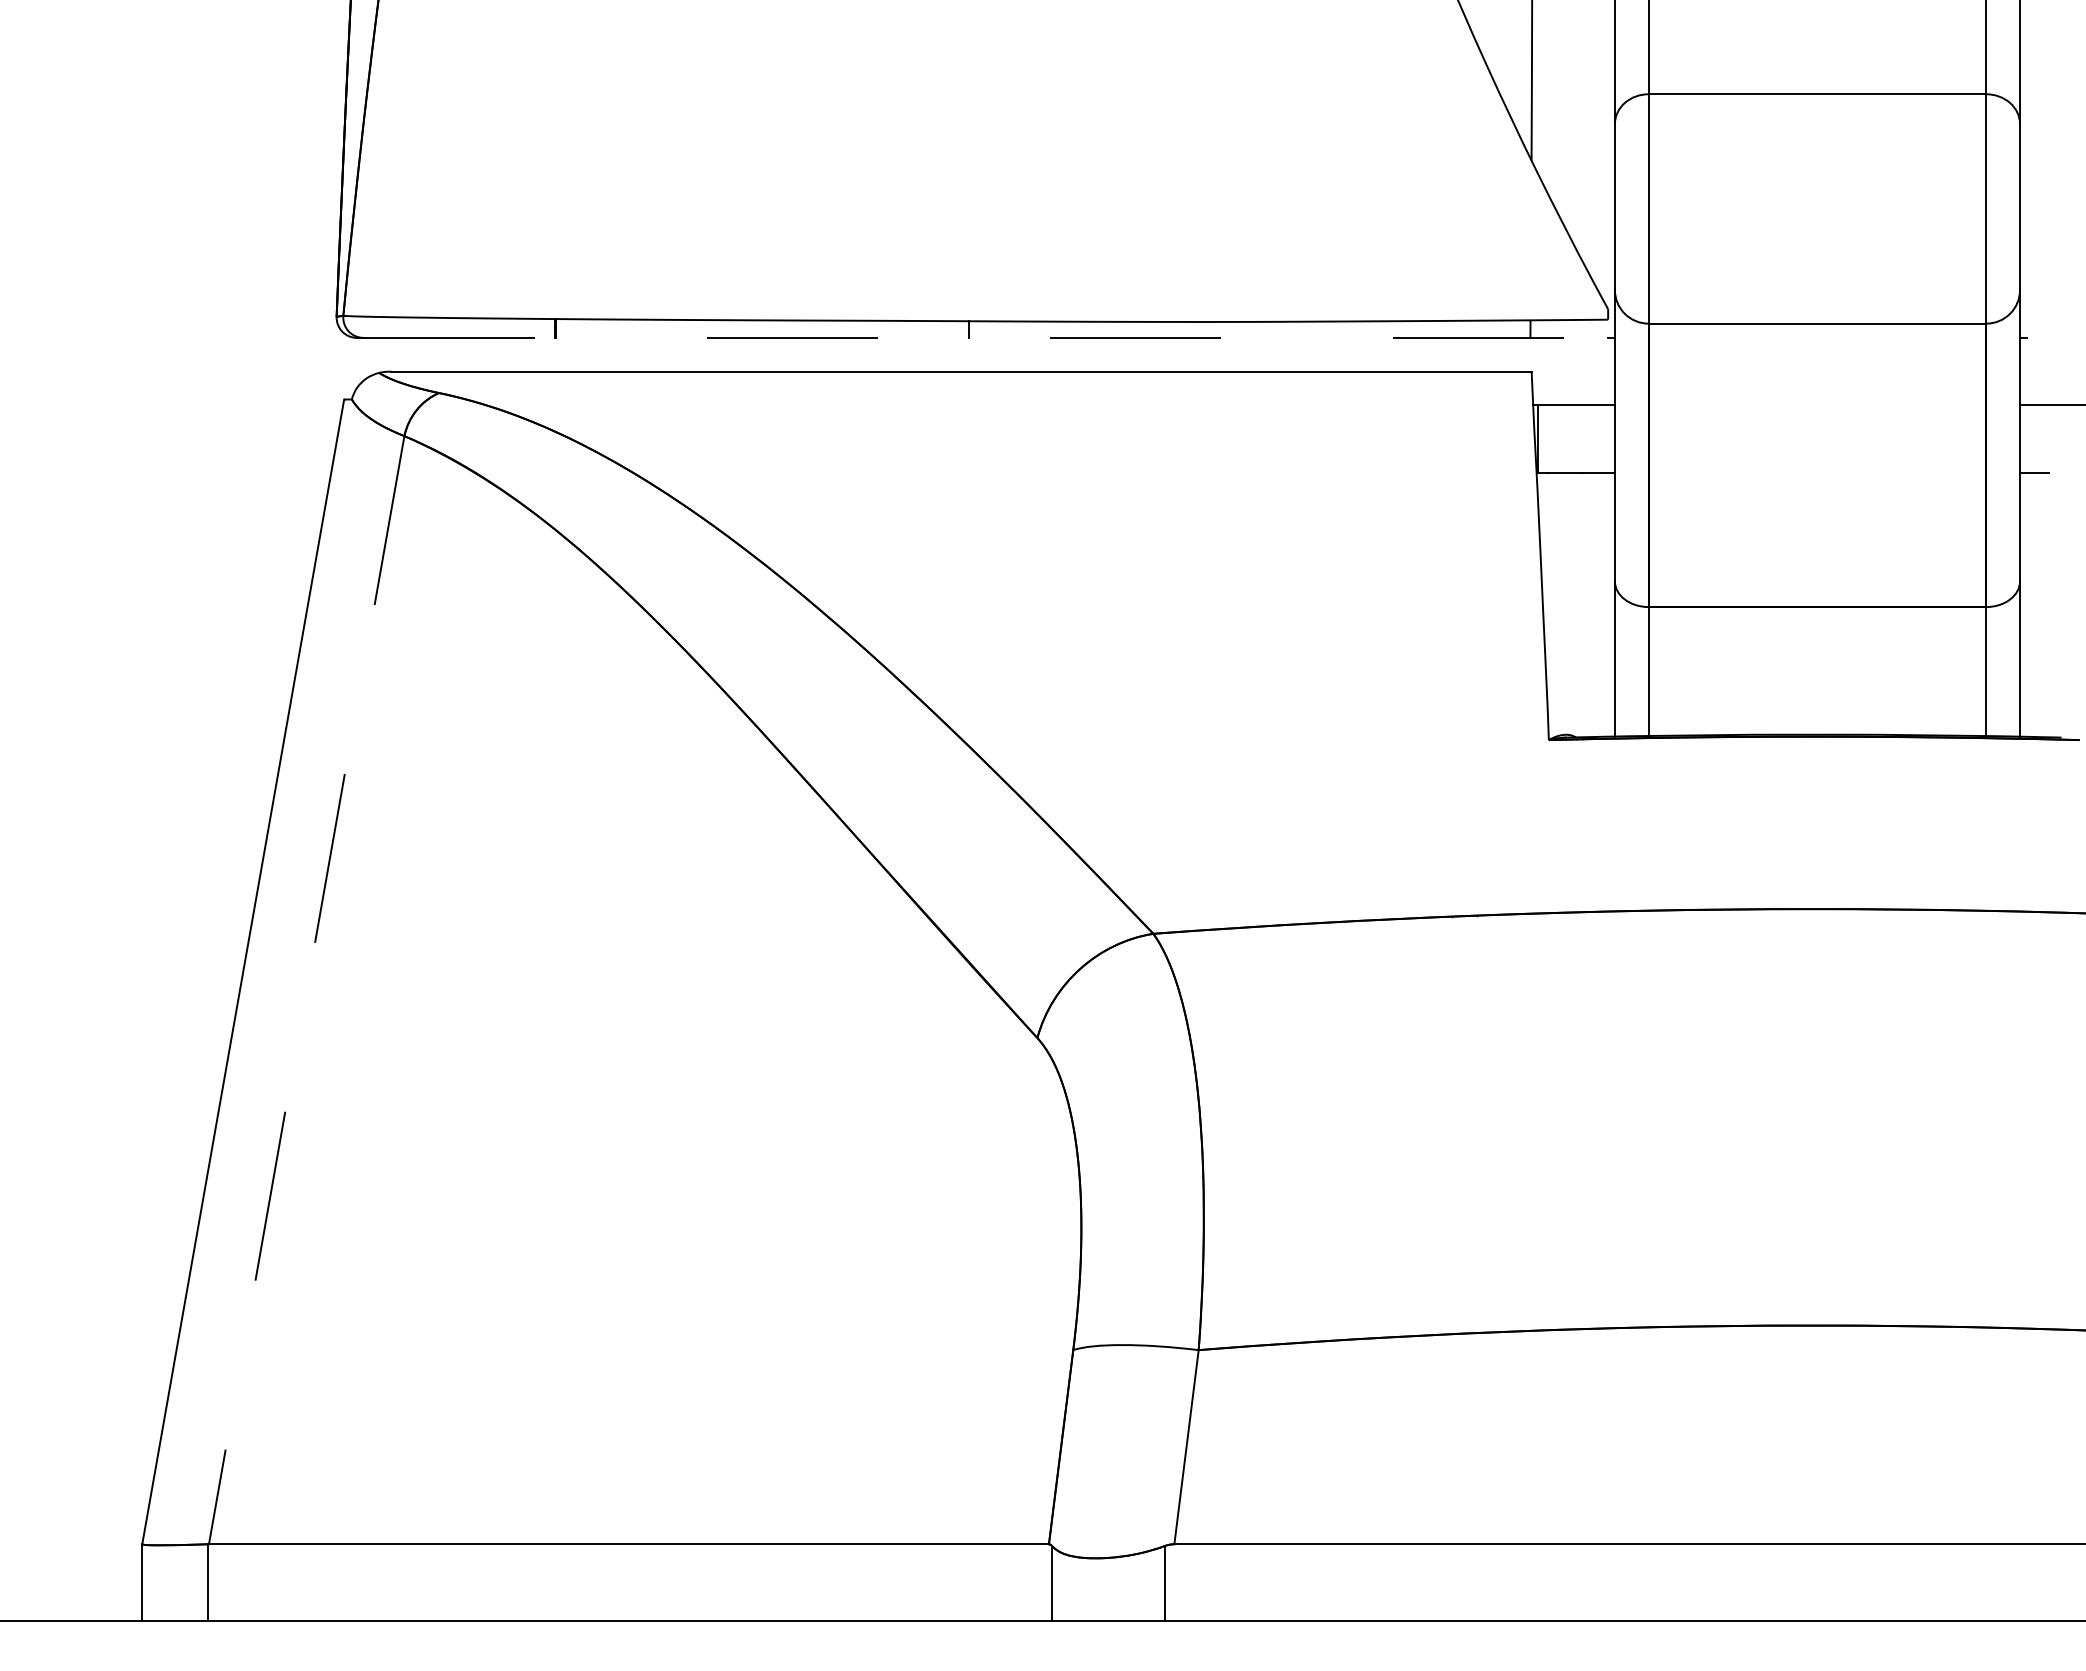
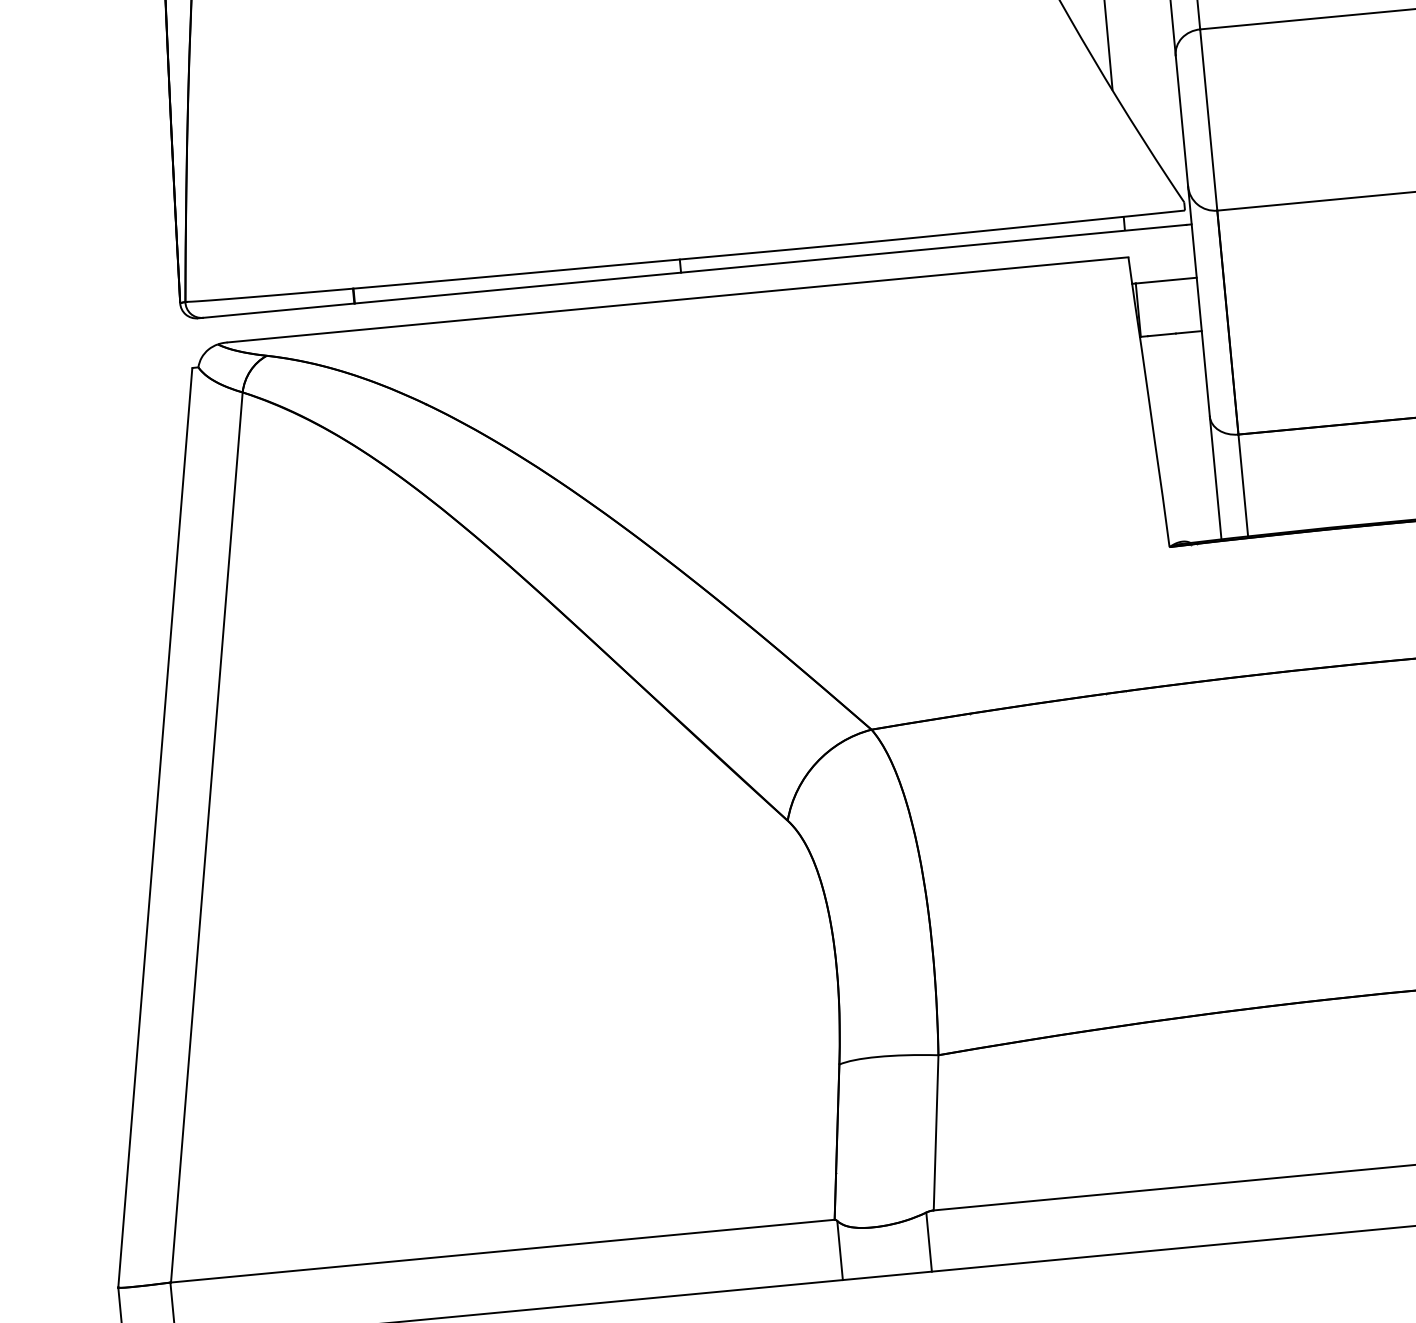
line: (986, 337) -> (695, 271), dashed -> solid
line: (306, 990) -> (206, 837), dashed -> solid

